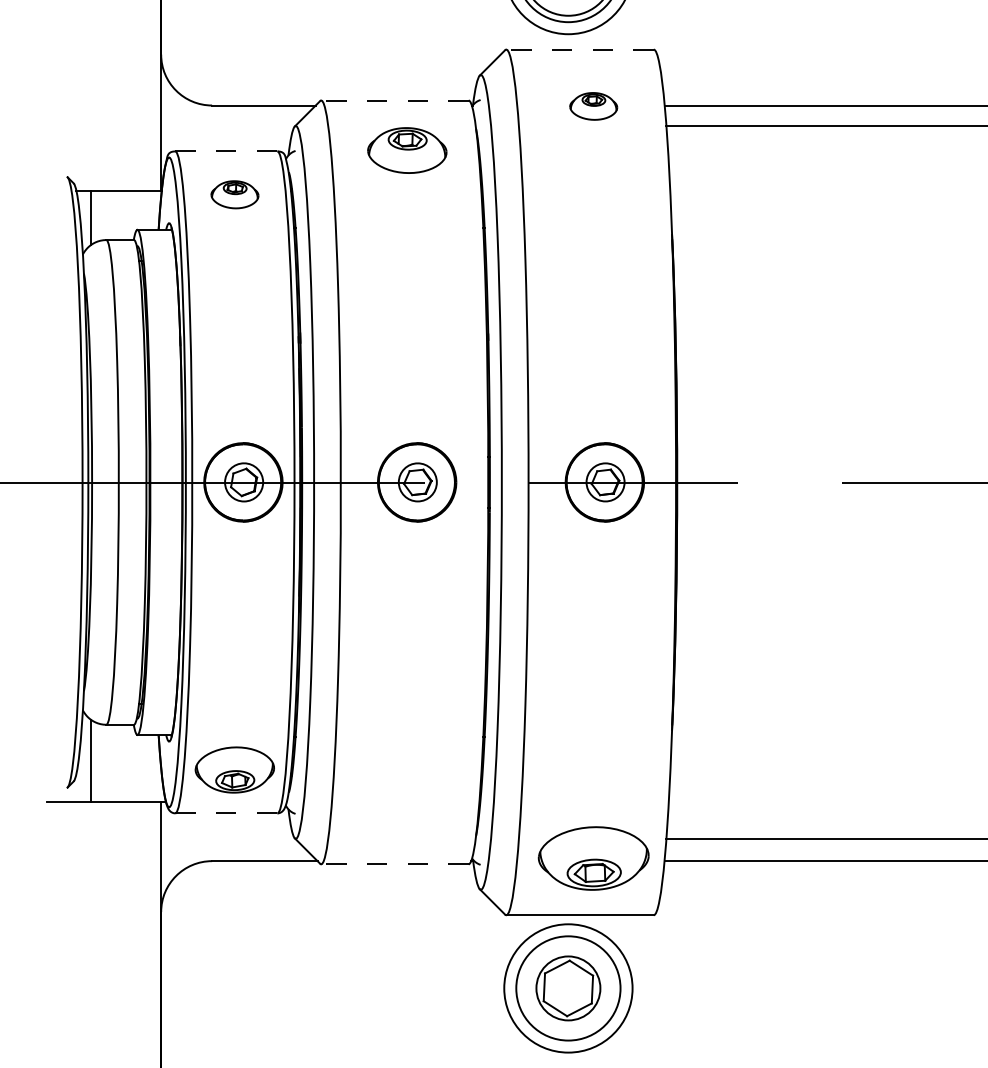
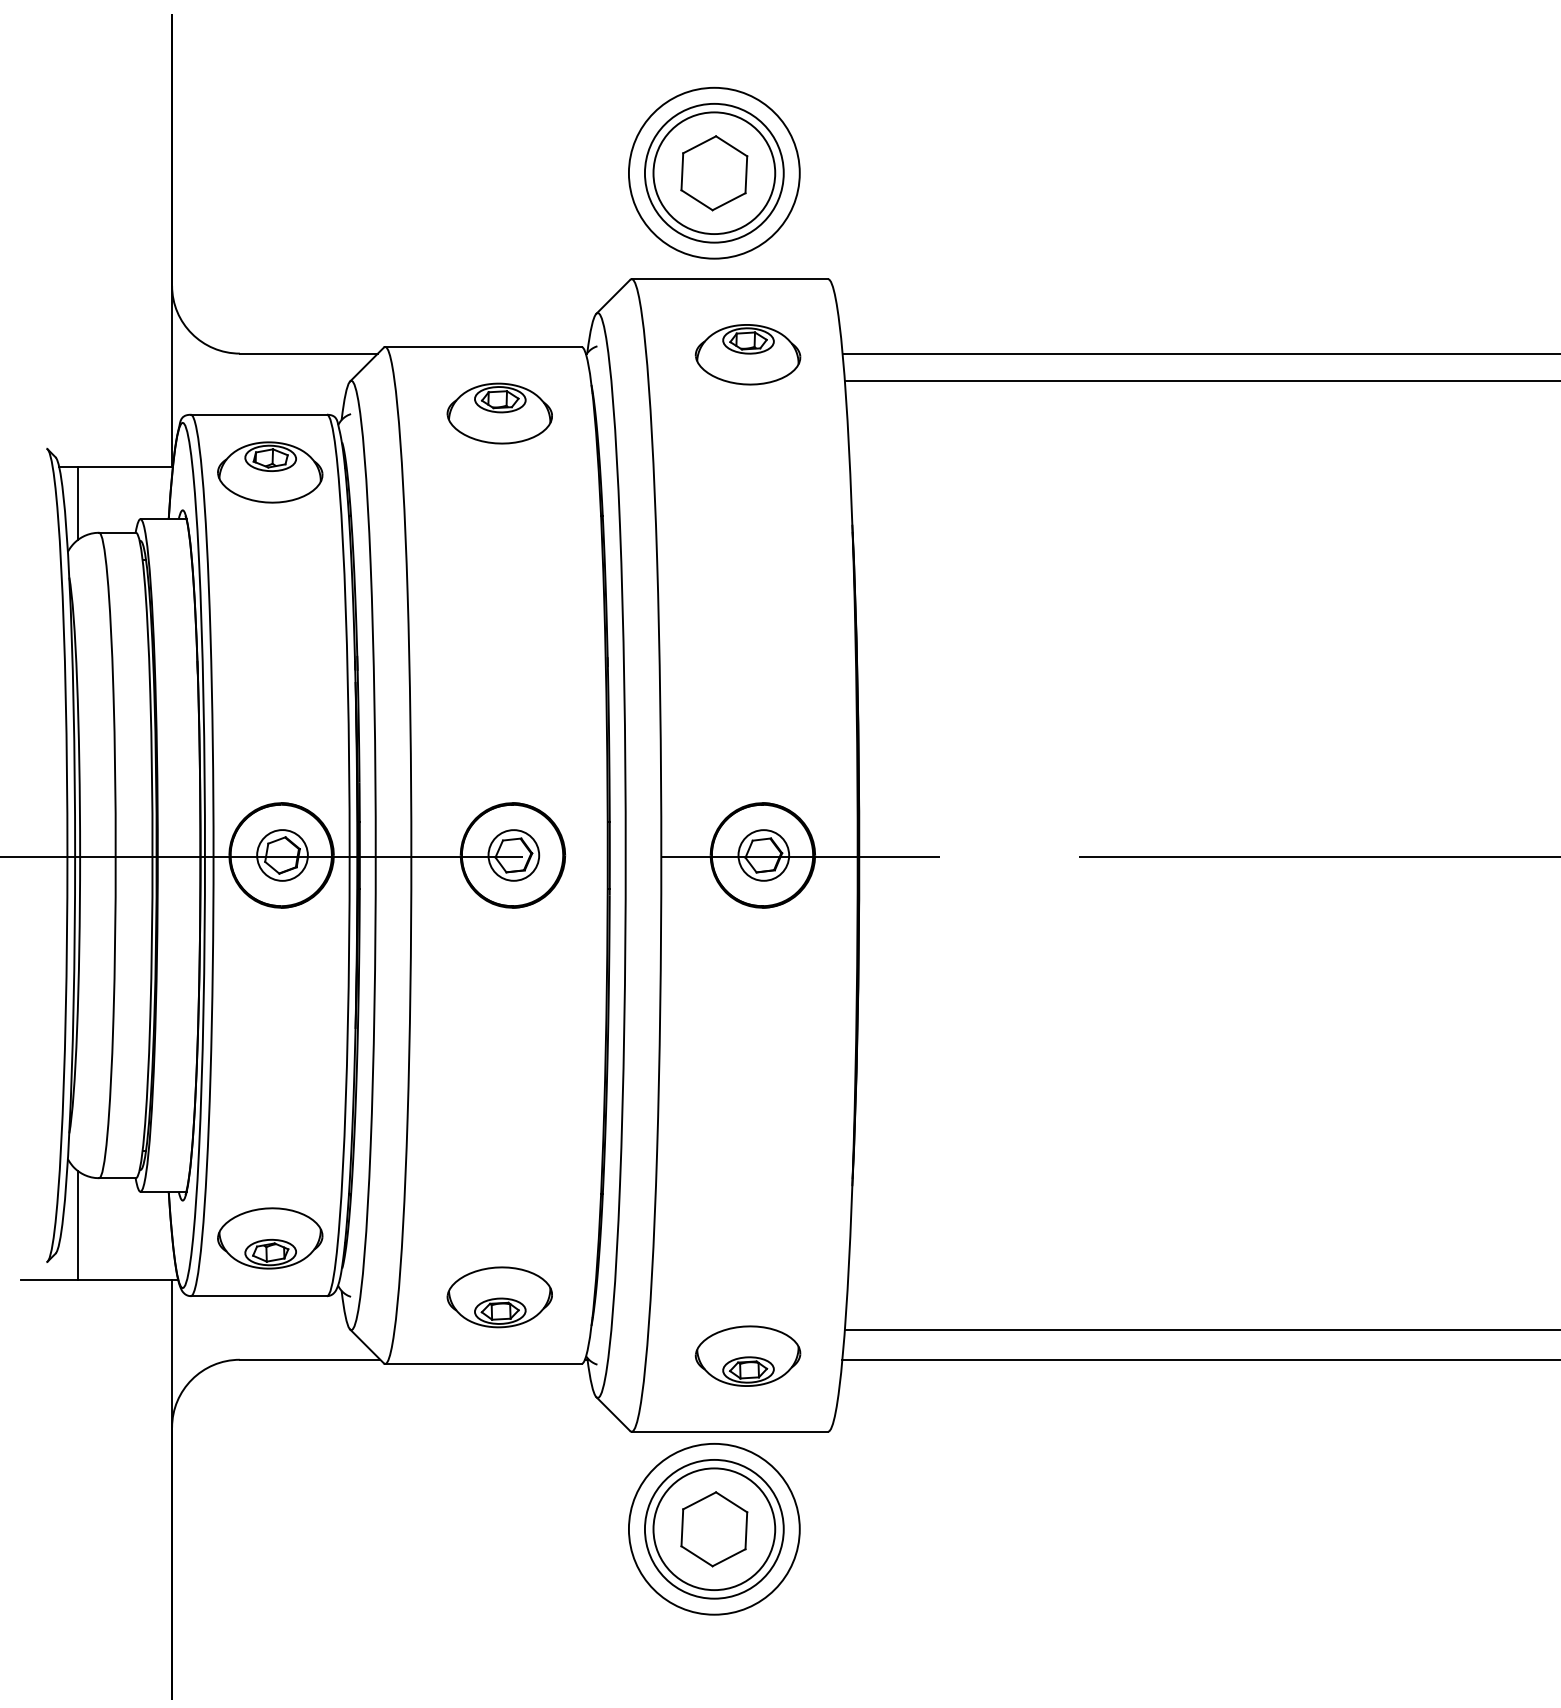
line: (579, 49) -> (729, 279), dashed -> solid
line: (394, 100) -> (482, 346), dashed -> solid
part: (593, 106) -> (747, 354), size x1.67
line: (226, 151) -> (259, 414), dashed -> solid
part: (235, 194) -> (270, 472), size x1.67
line: (226, 813) -> (259, 1296), dashed -> solid
part: (407, 814) -> (499, 1297), added
part: (593, 857) -> (747, 1355), size x0.71
line: (394, 863) -> (482, 1363), dashed -> solid
circle: (568, 988) -> (714, 1529), size x1.43

